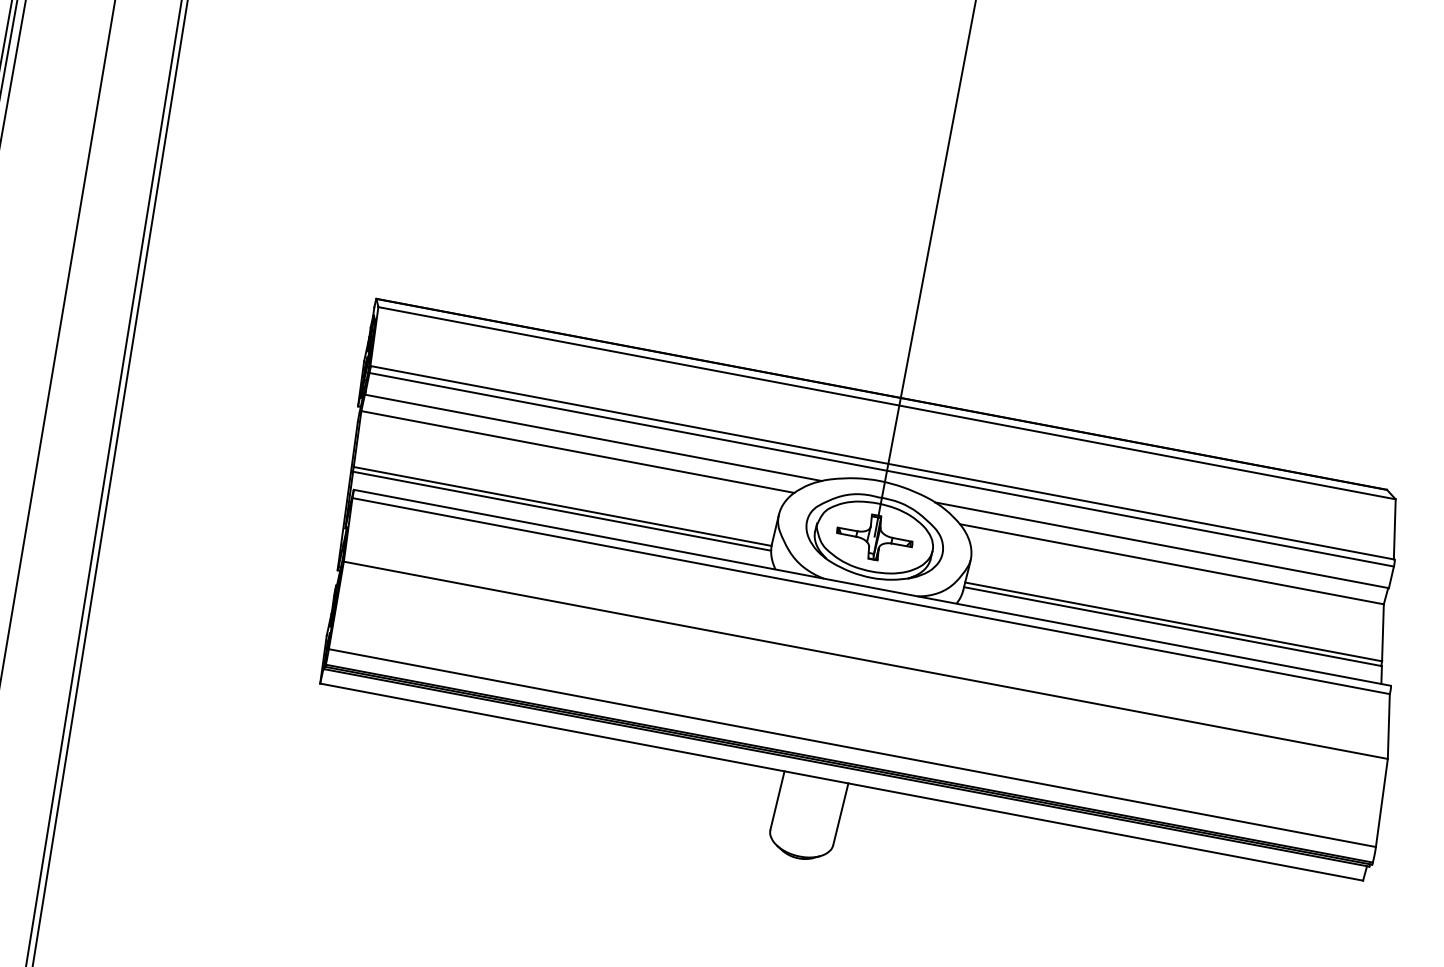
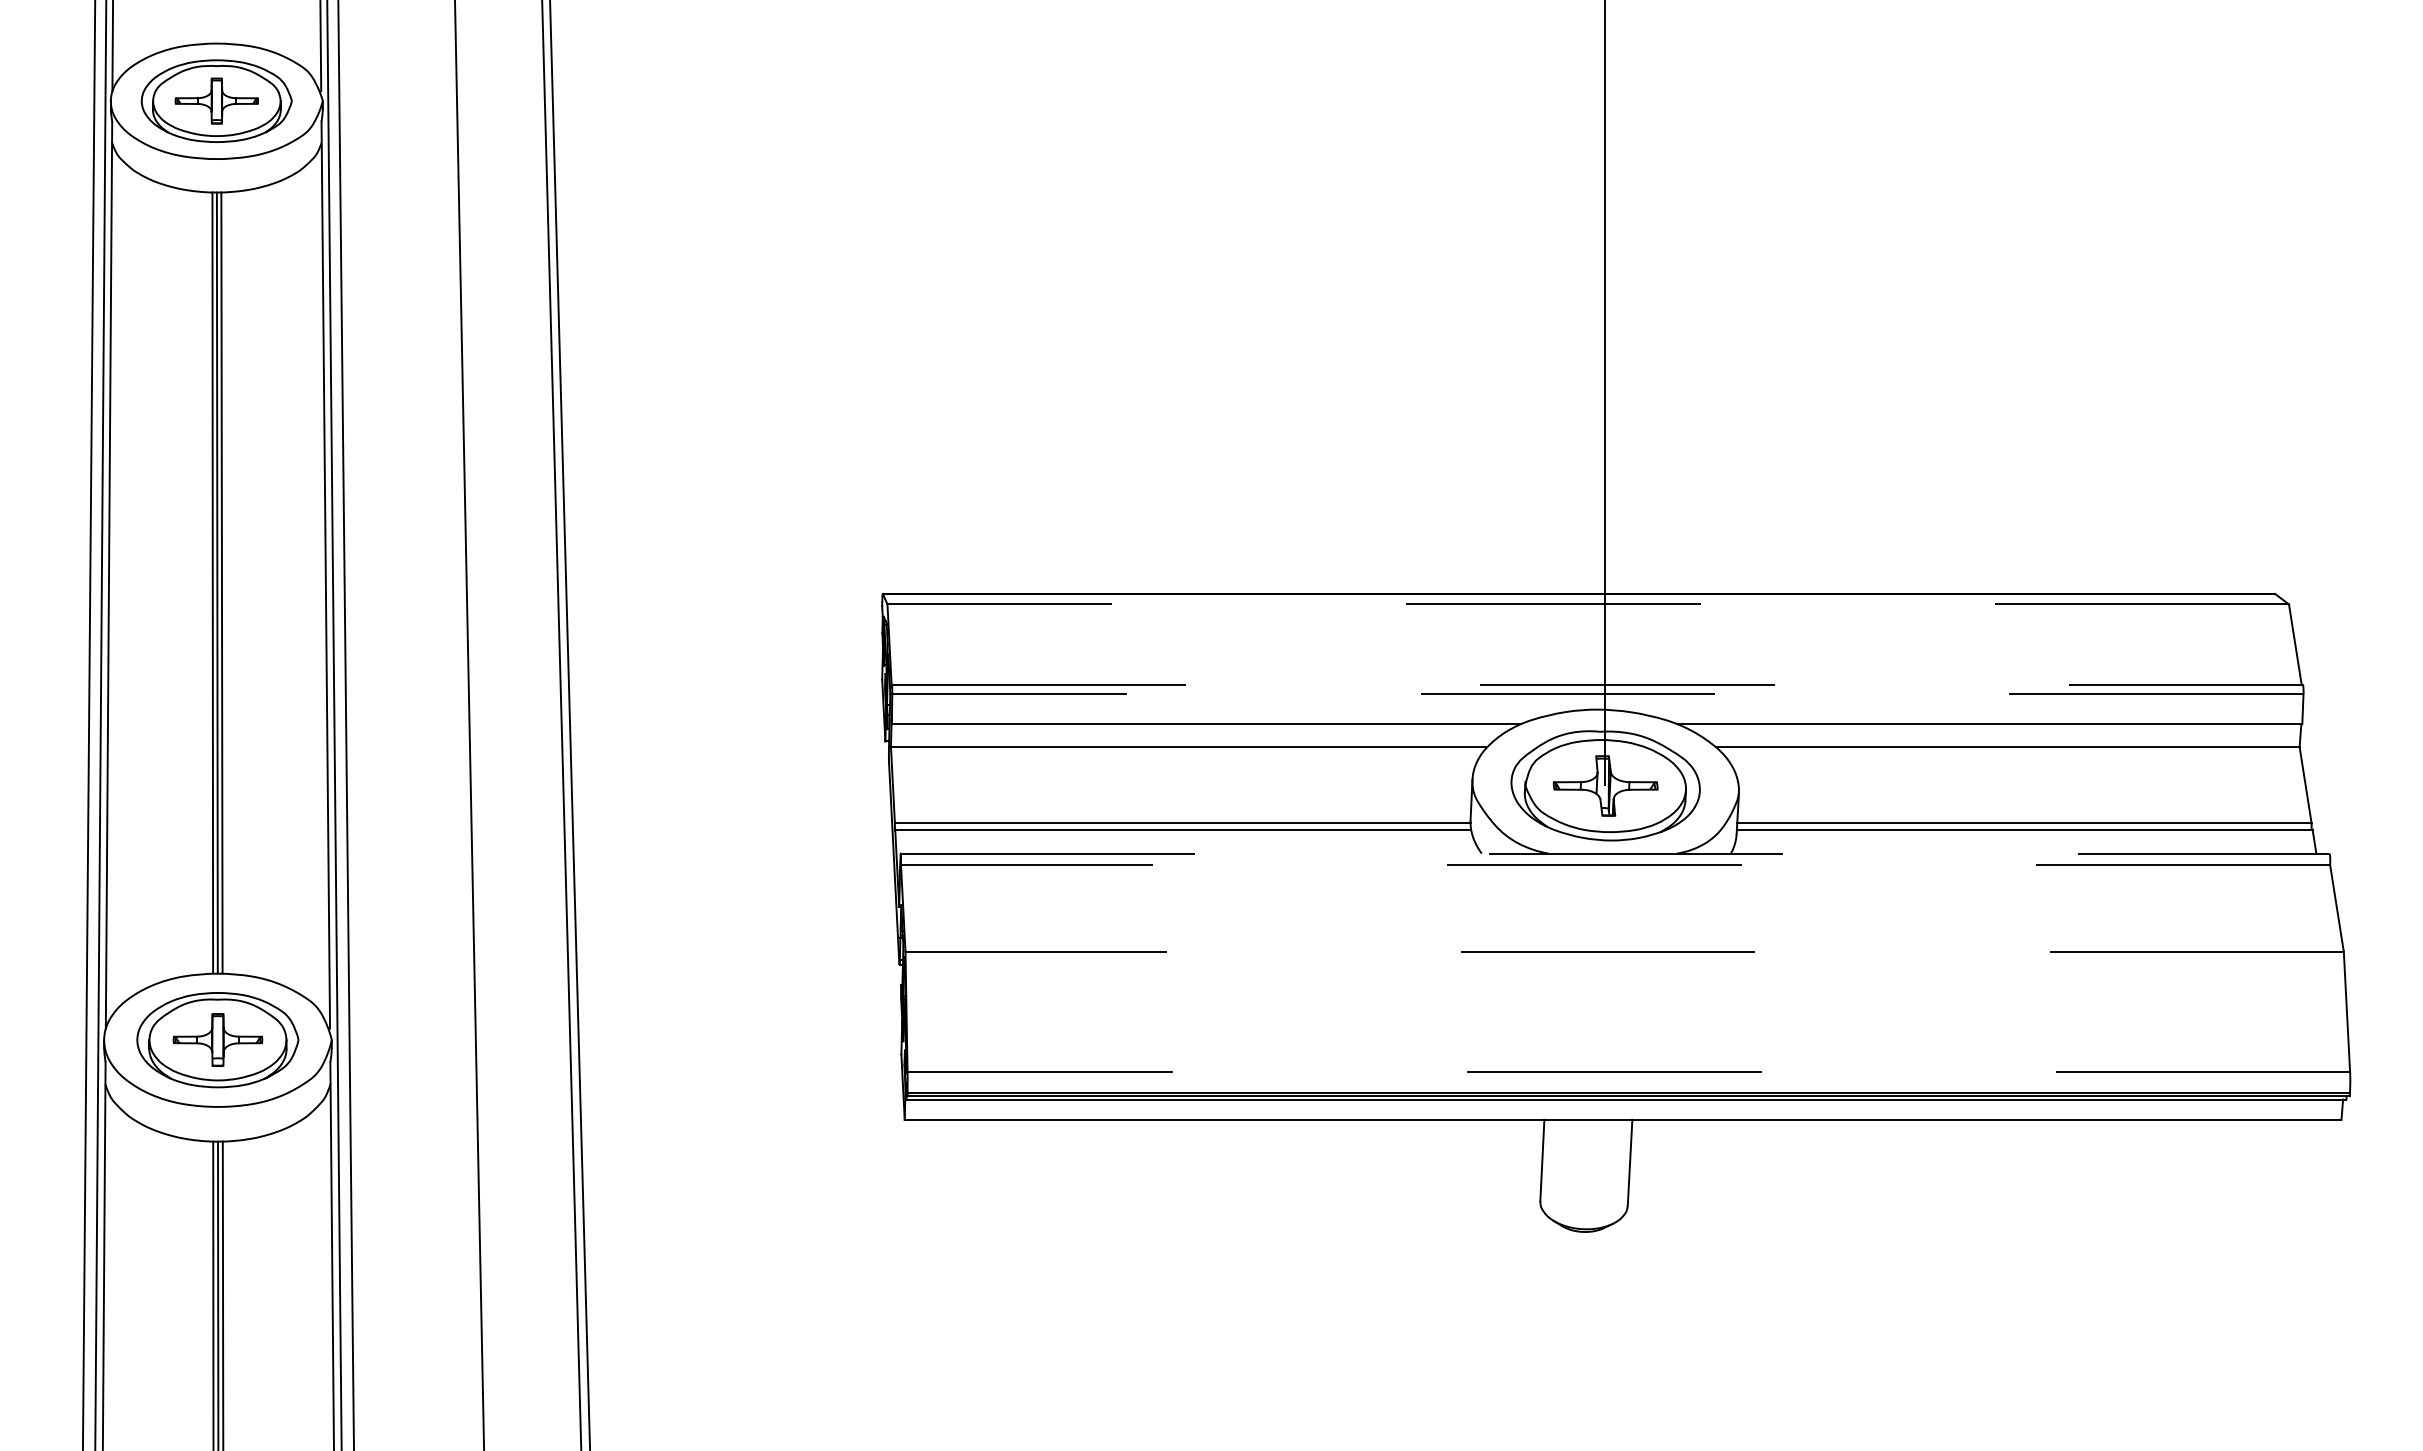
line: (887, 403) -> (1588, 604), solid -> dashed
line: (882, 462) -> (1597, 684), solid -> dashed
line: (881, 469) -> (1597, 694), solid -> dashed
line: (872, 587) -> (1615, 853), solid -> dashed
line: (871, 595) -> (1615, 864), solid -> dashed
line: (865, 660) -> (1624, 951), solid -> dashed
line: (852, 747) -> (1628, 1071), solid -> dashed

